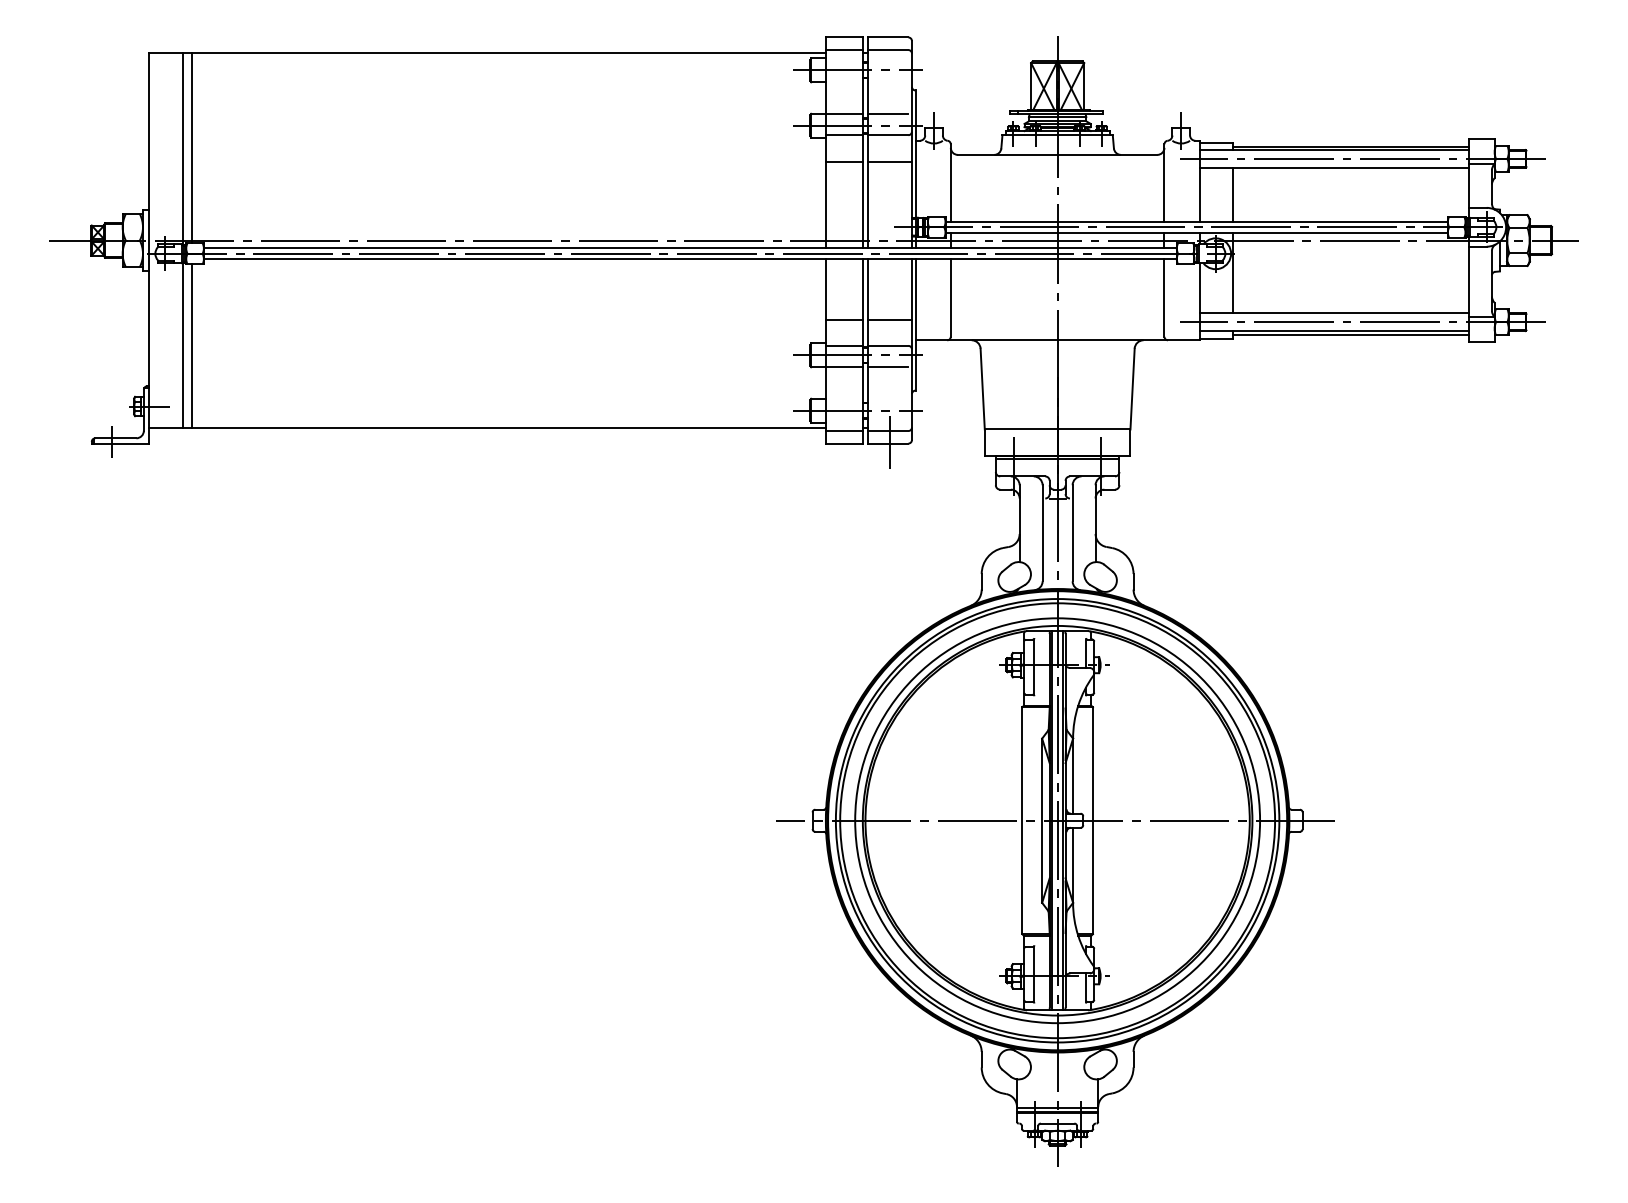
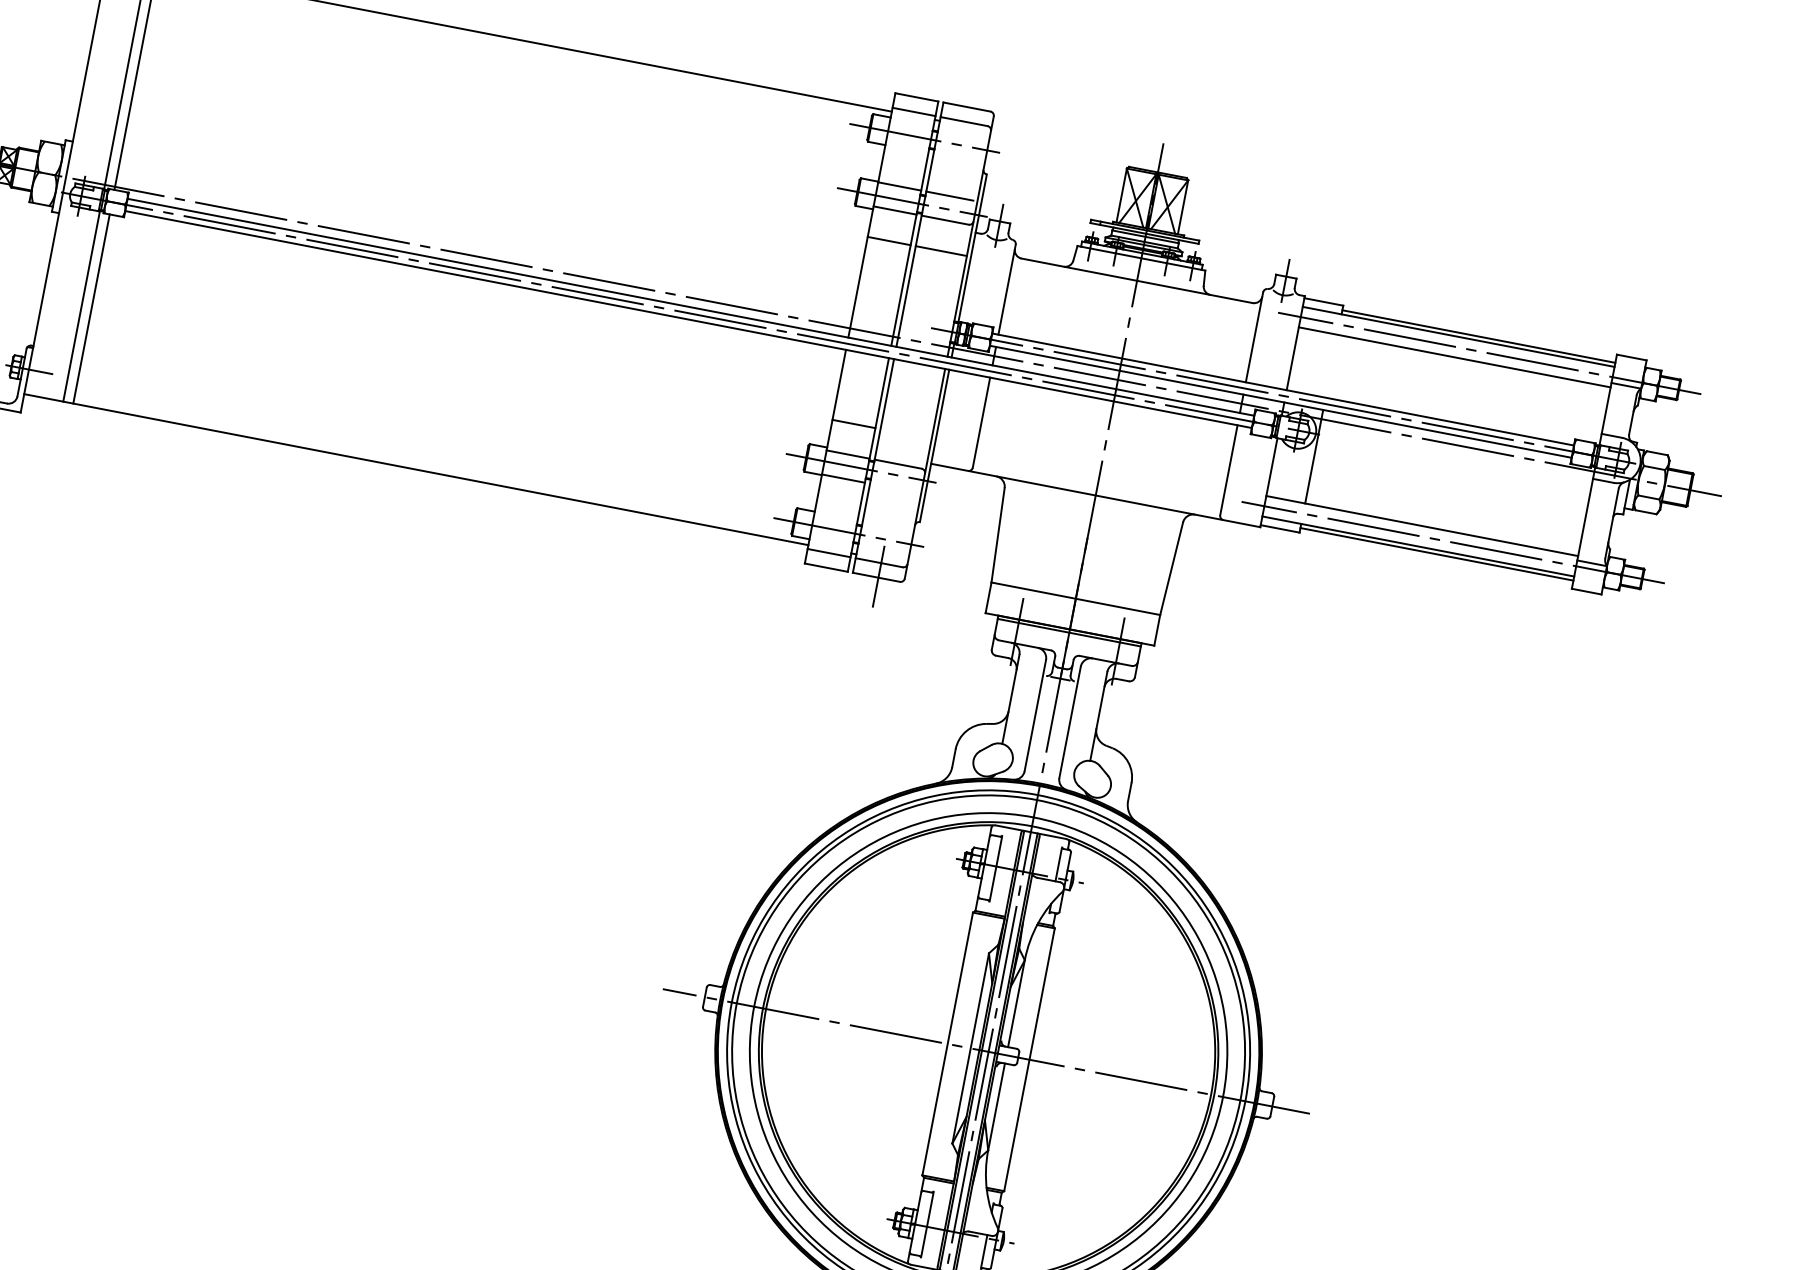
line: (1233, 194) -> (1331, 365), removed
line: (889, 319) -> (905, 433), removed
line: (887, 366) -> (892, 487), removed

